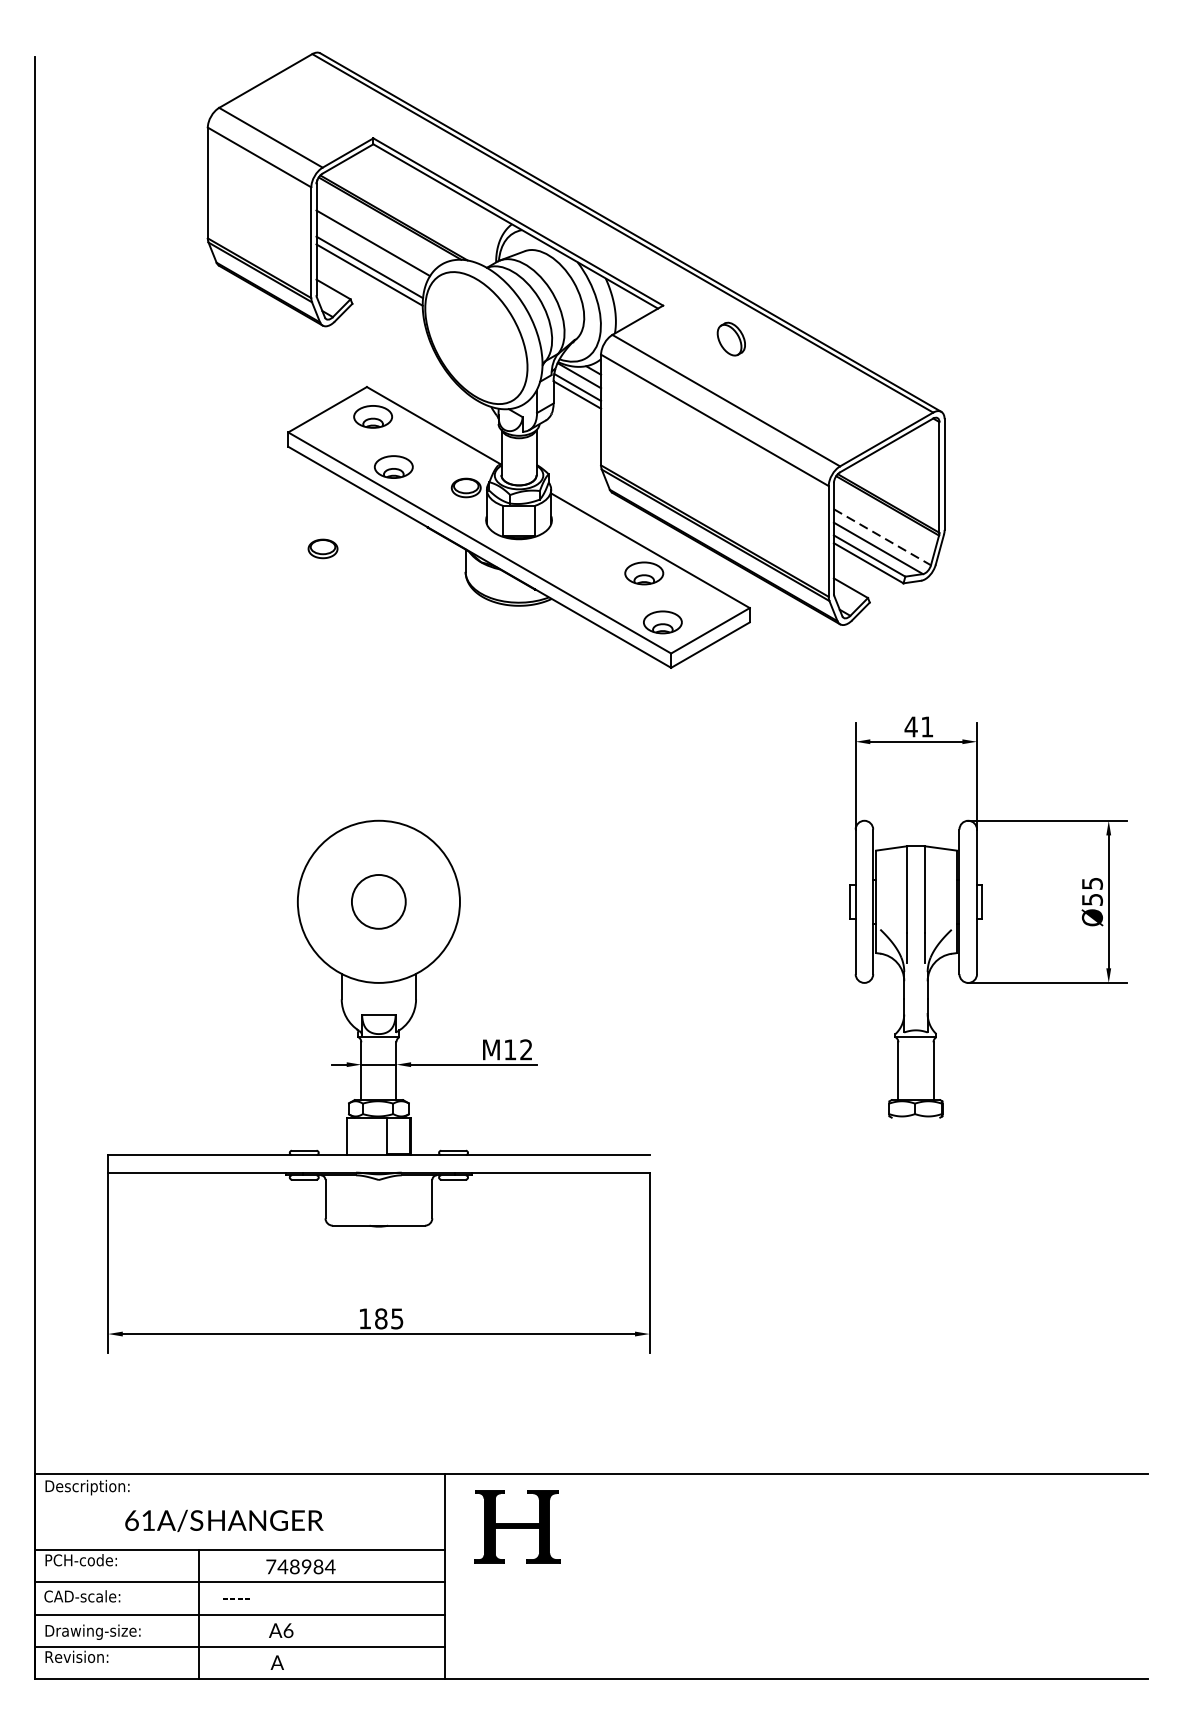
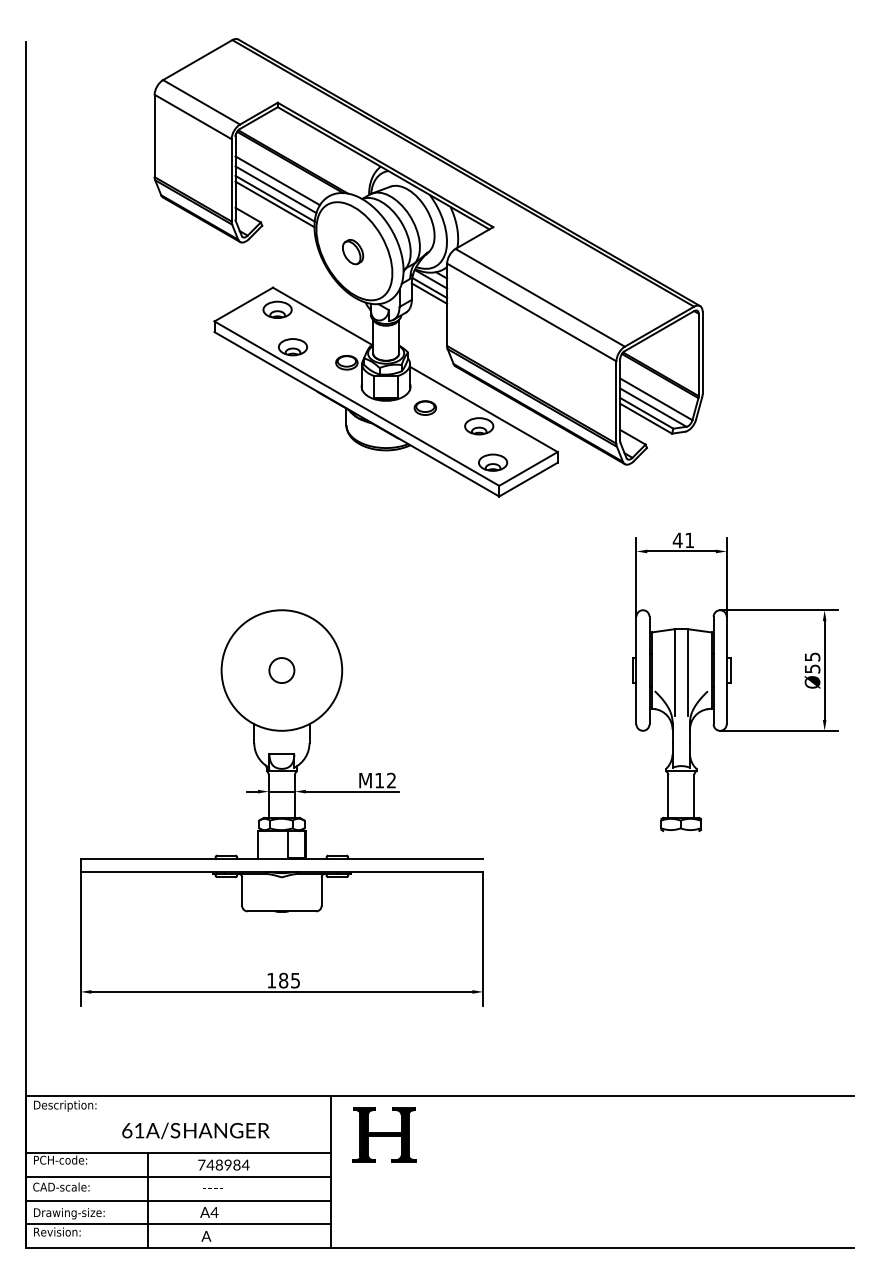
line: (370, 255) -> (275, 189), added
part: (732, 339) -> (353, 252), moved
line: (882, 537) -> (656, 399), dashed -> solid
part: (321, 548) -> (424, 407), moved
circle: (378, 901) -> (281, 670), size x0.62
text: (223, 1520) -> (195, 1130), moved
text: (235, 1598) -> (212, 1188), moved
text: (288, 1630) -> (214, 1212), A6 -> A4

